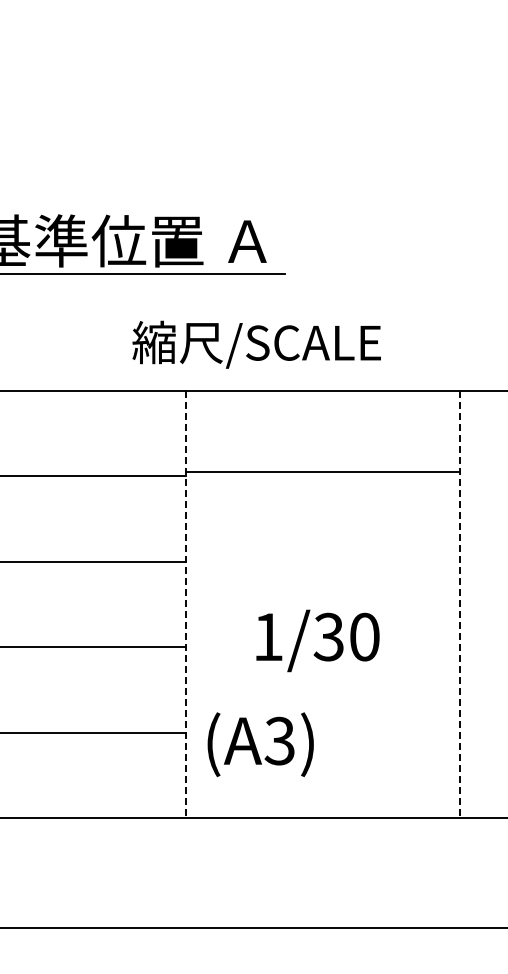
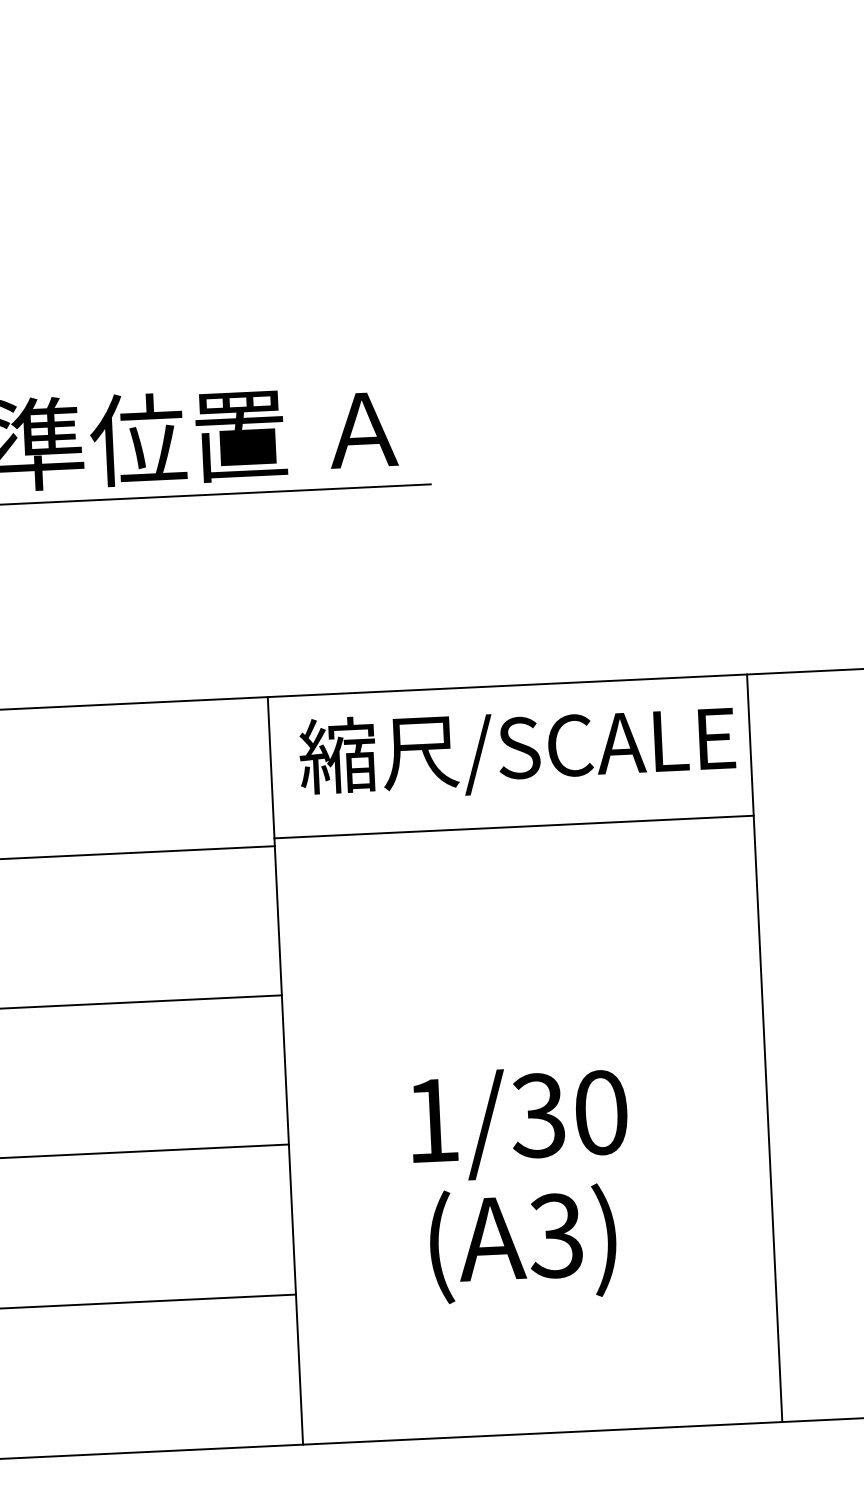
text: (256, 344) -> (517, 750), moved
line: (185, 604) -> (284, 1070), dashed -> solid
line: (459, 604) -> (764, 1047), dashed -> solid
text: (260, 744) -> (522, 1243), moved

